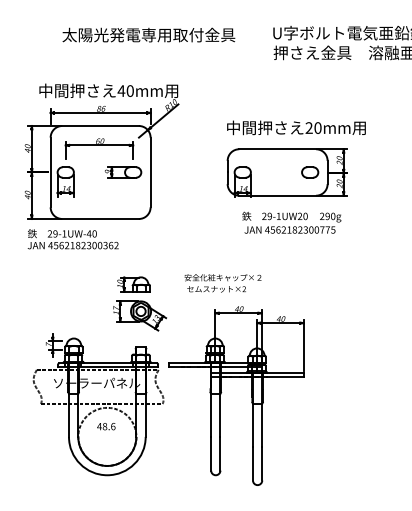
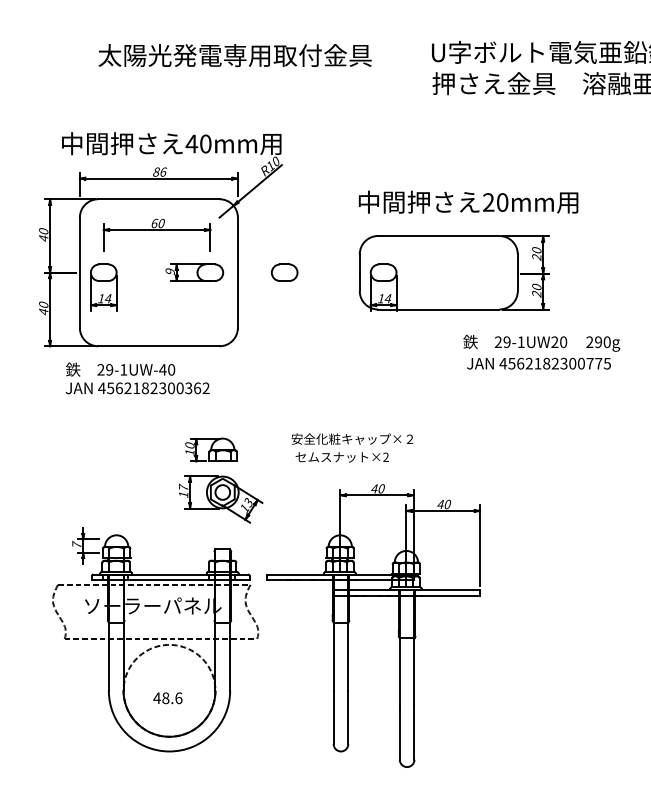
part: (310, 172) -> (285, 272), moved
text: (291, 222) -> (541, 351), moved
text: (72, 239) -> (136, 378), moved
text: (106, 426) -> (168, 698), moved

